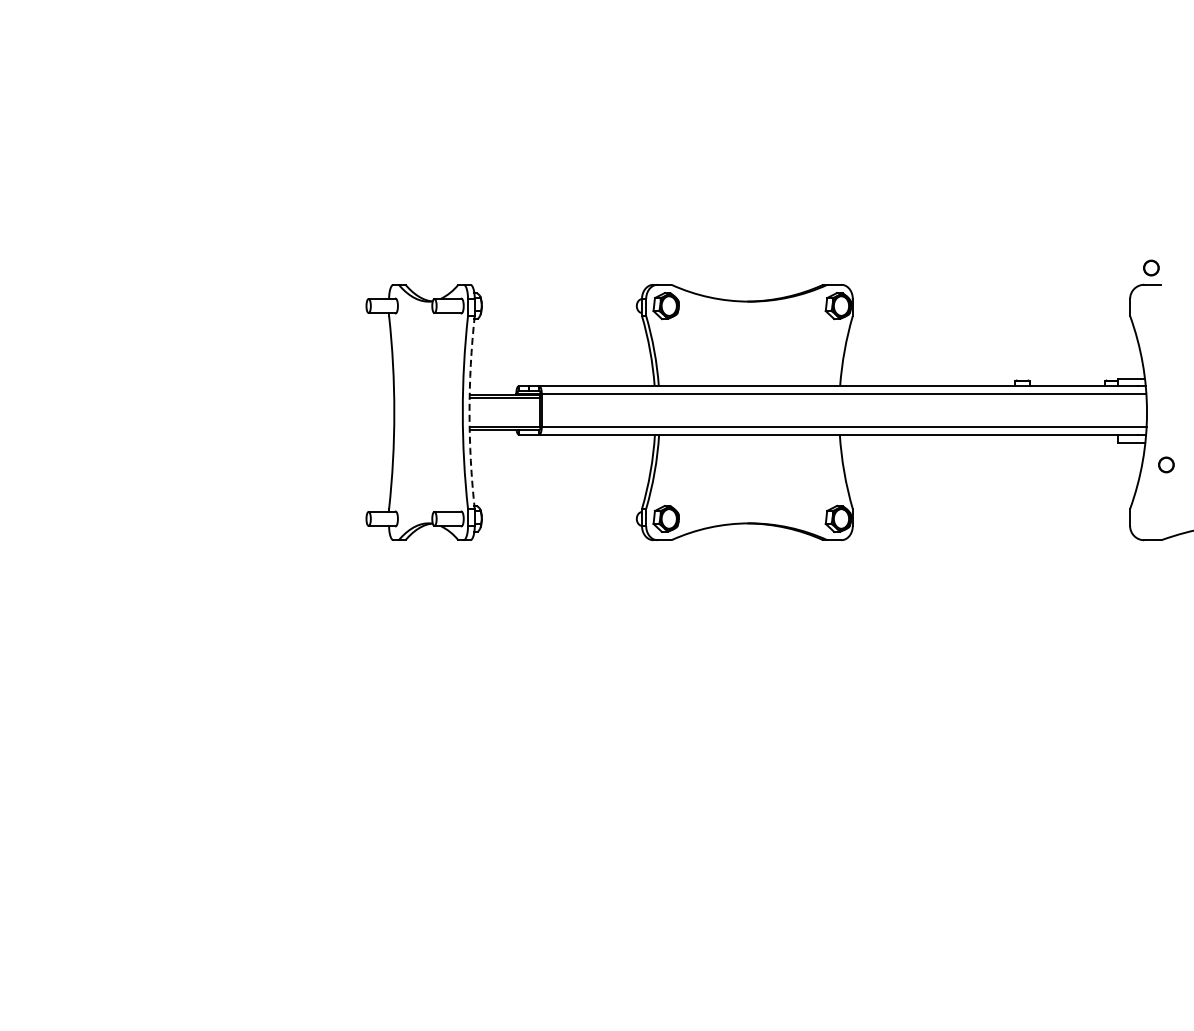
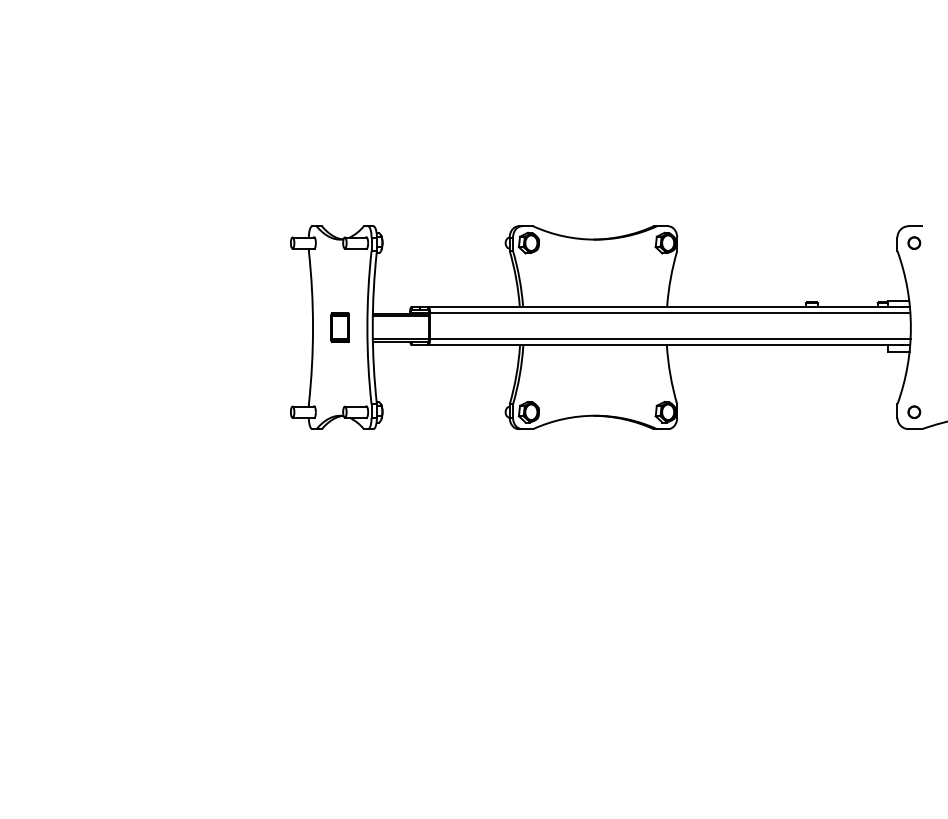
part: (1151, 267) -> (914, 242), moved
part: (428, 412) -> (340, 327), added
arc: (469, 412) -> (372, 327), dashed -> solid
part: (1166, 464) -> (914, 411), moved

